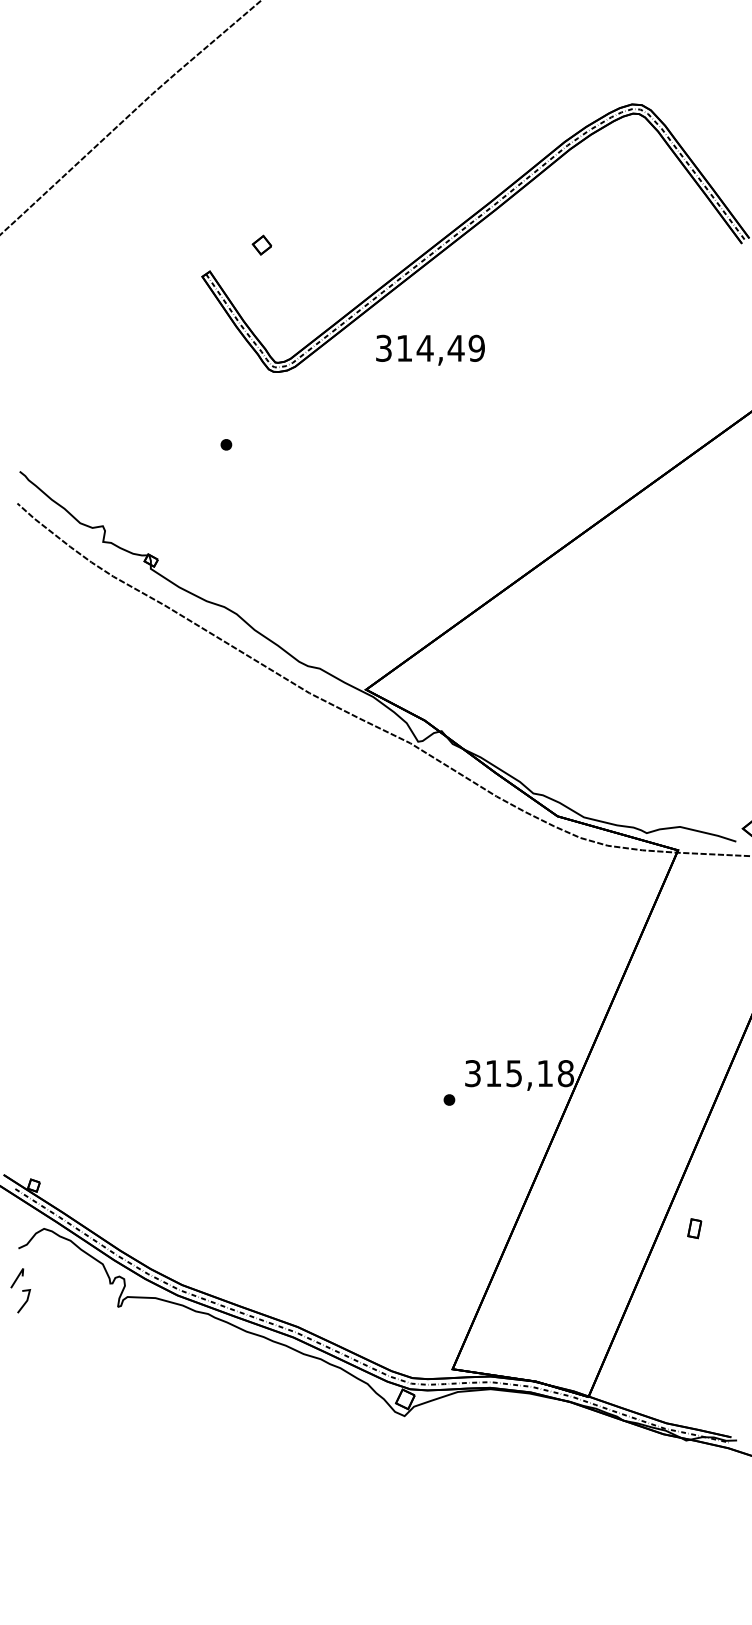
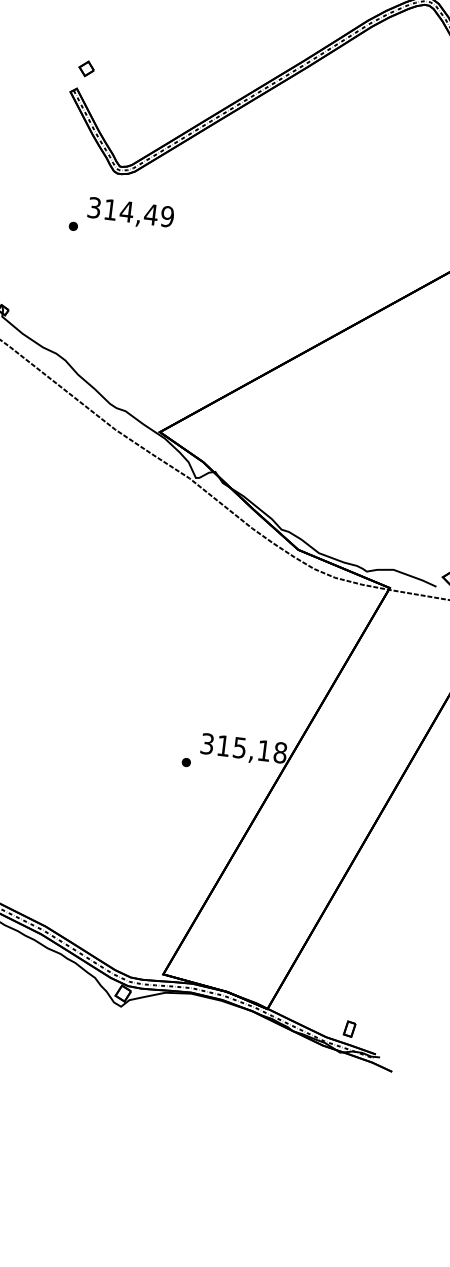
part: (261, 244) -> (86, 68), moved
text: (430, 349) -> (130, 213), moved
part: (694, 1228) -> (349, 1029), moved

